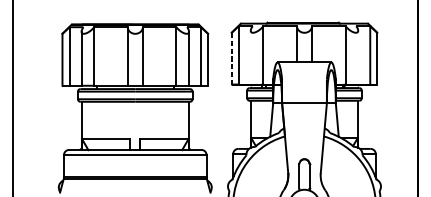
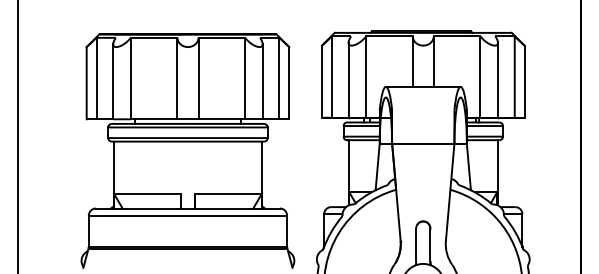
line: (250, 57) -> (348, 79), added
line: (358, 57) -> (498, 79), added
line: (232, 59) -> (322, 82), dashed -> solid

